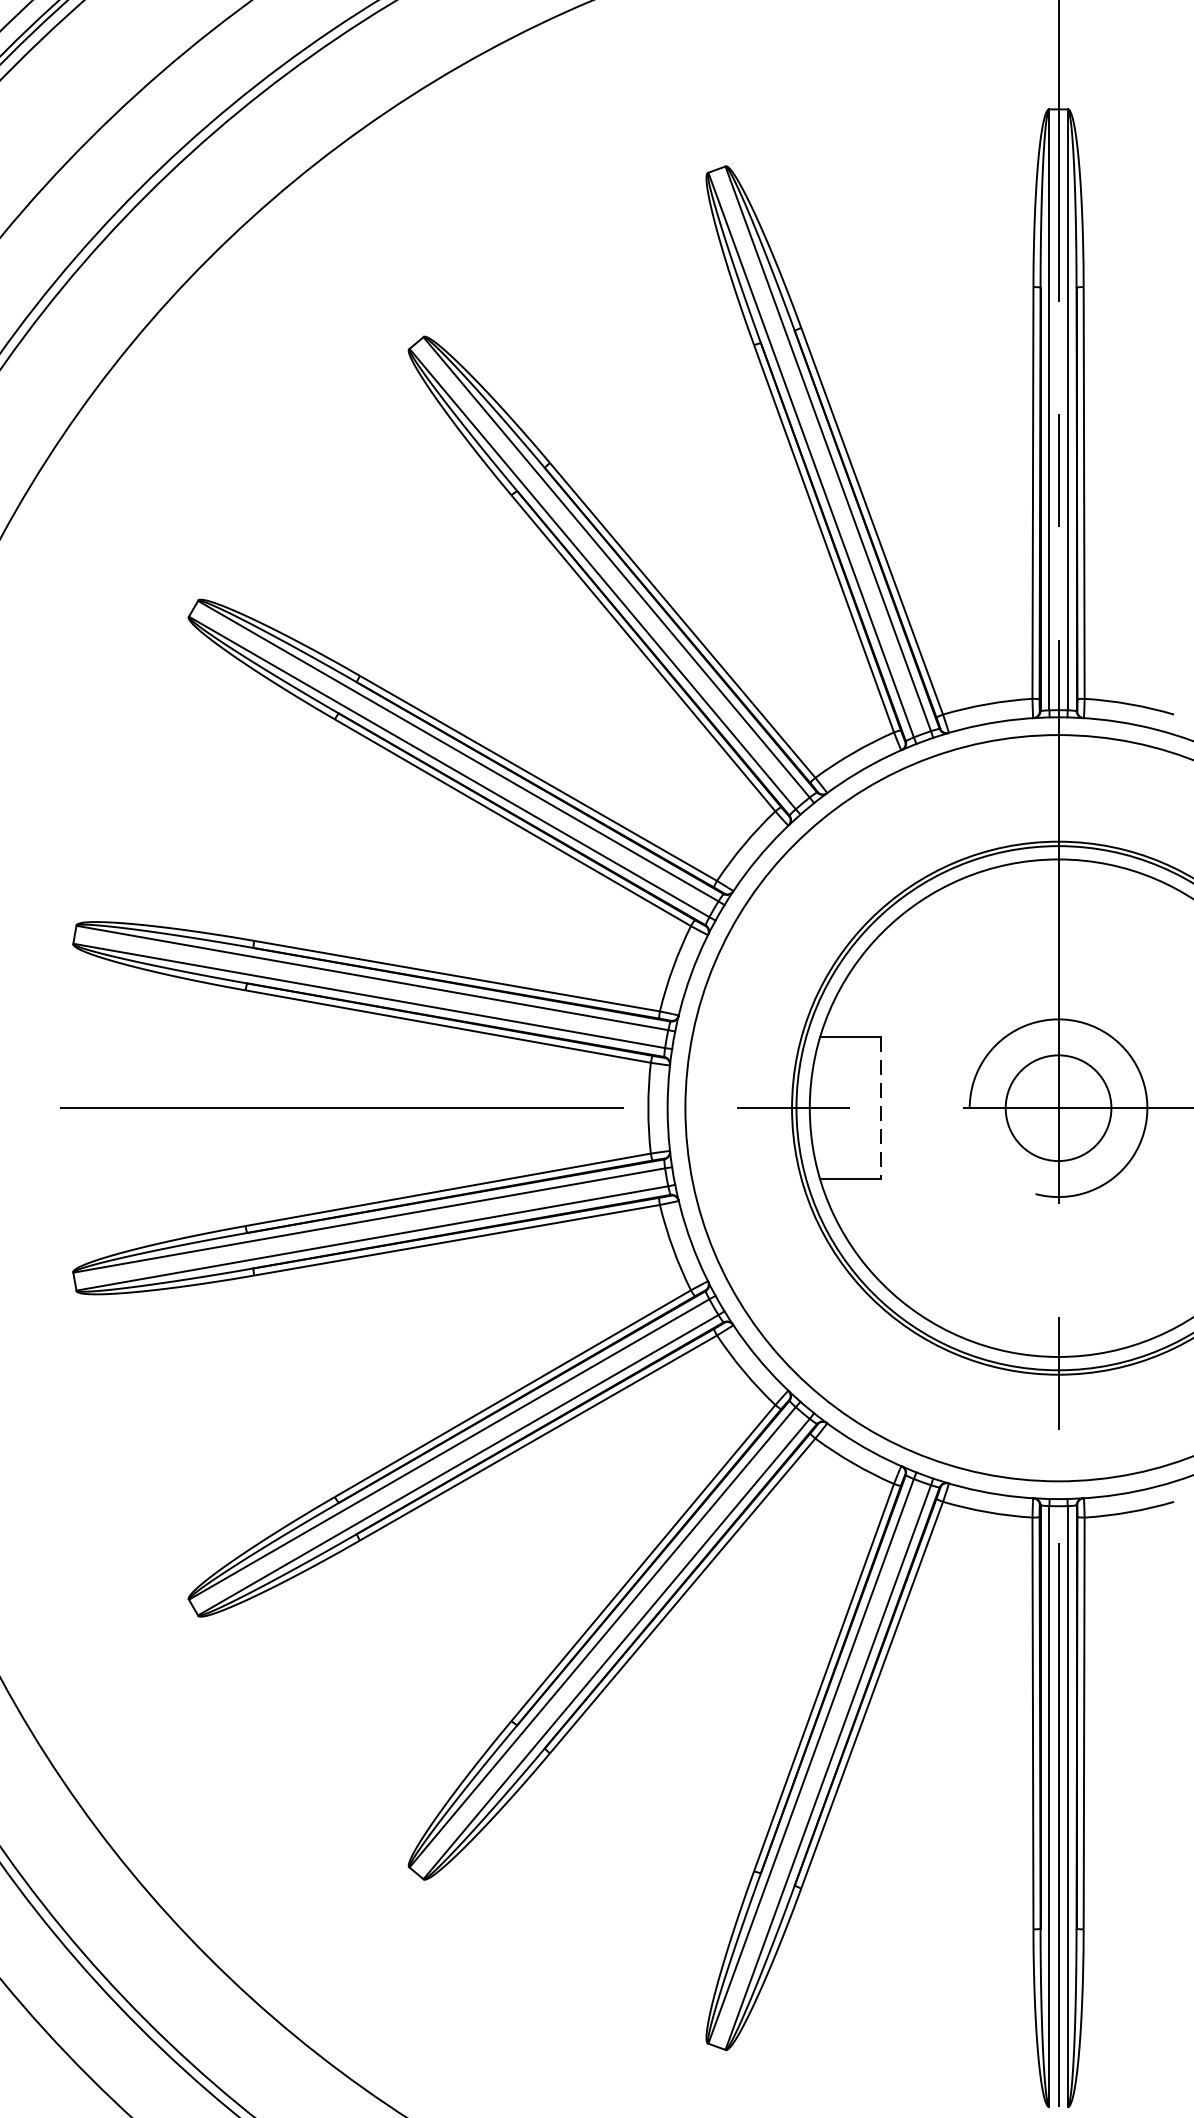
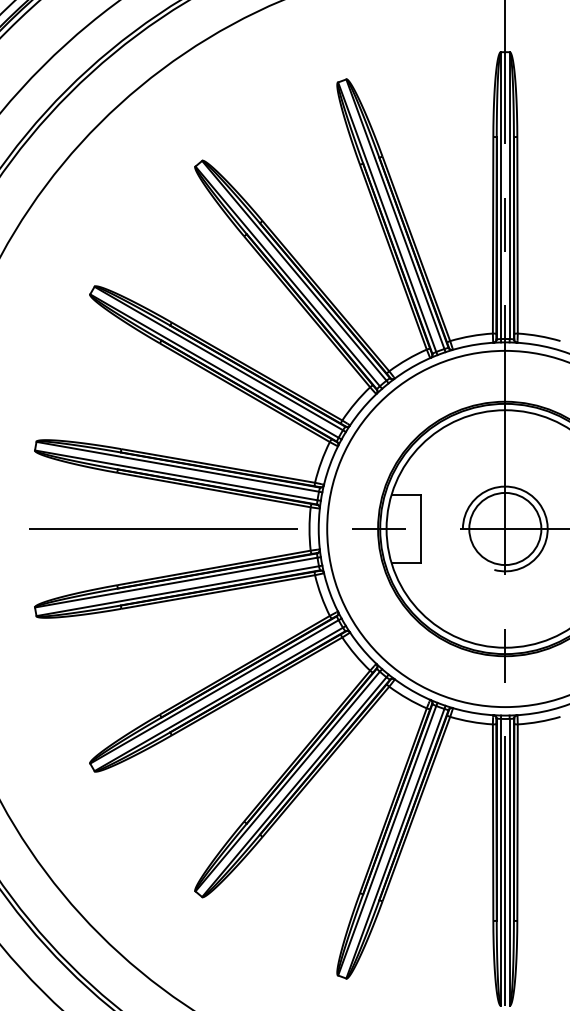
line: (880, 1107) -> (420, 528), dashed -> solid
circle: (1058, 1107) -> (505, 528), size x1.43

